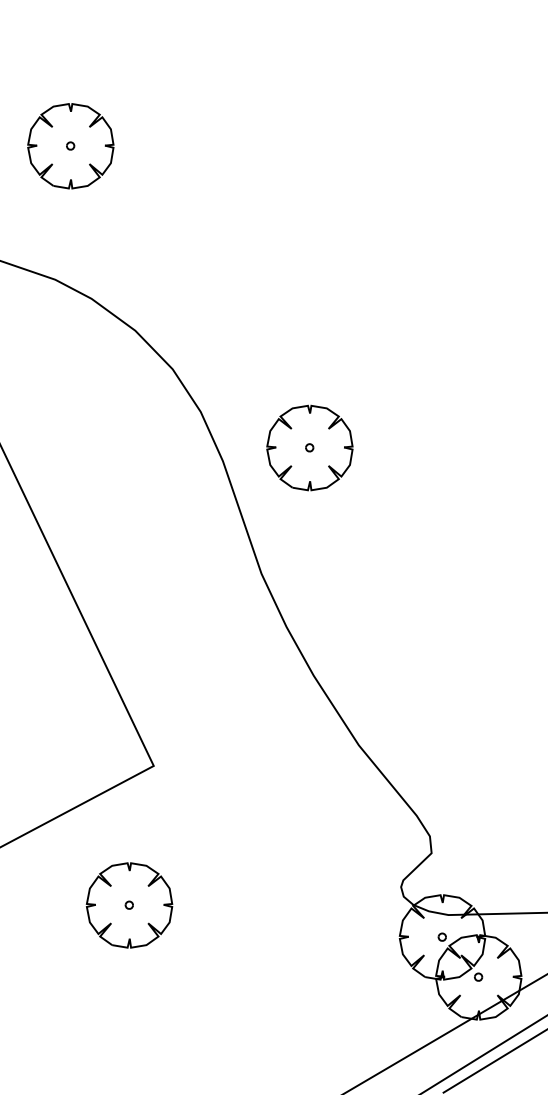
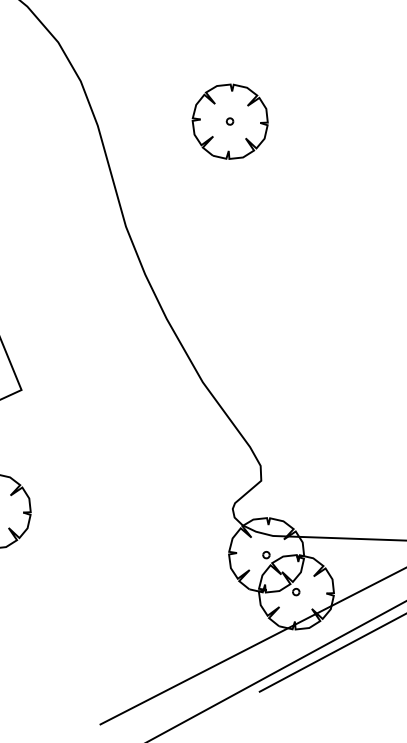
part: (309, 447) -> (229, 121), moved

